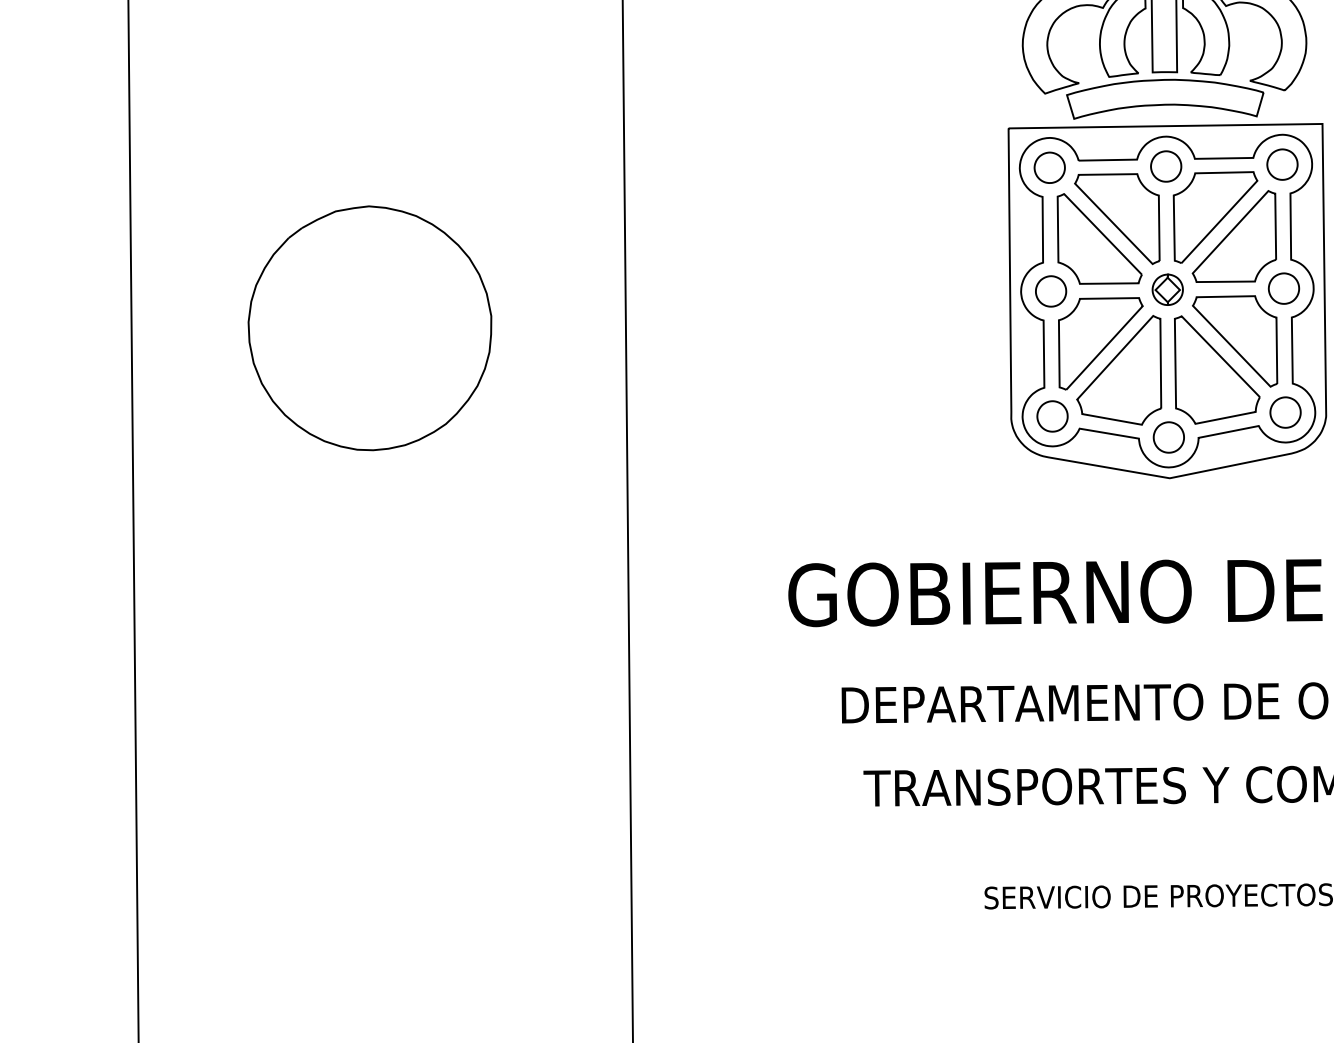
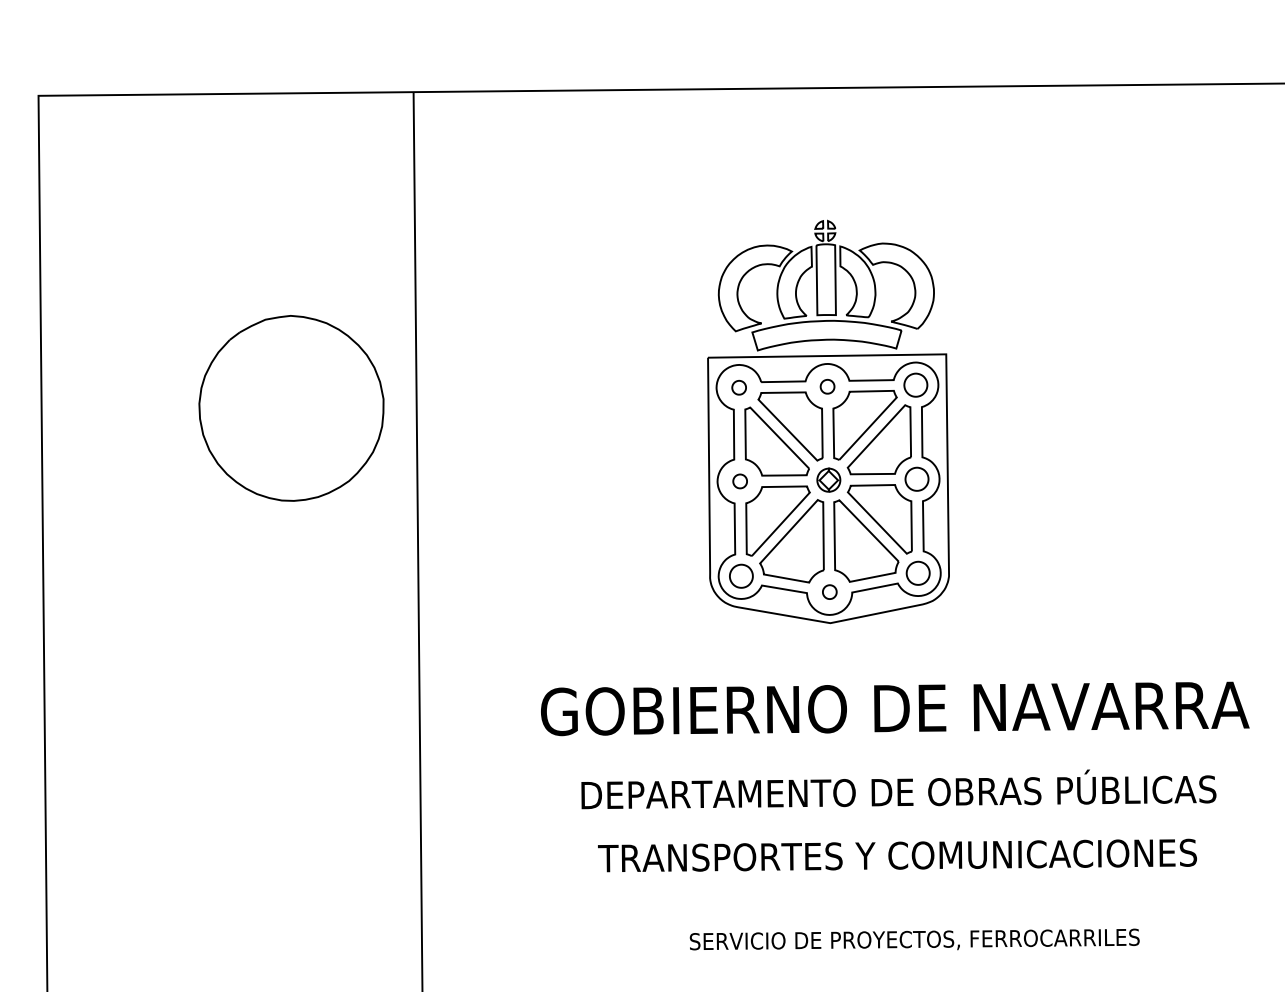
part: (1166, 166) -> (827, 386), size x0.6
part: (1048, 167) -> (738, 387), size x0.6
part: (1050, 291) -> (739, 481), size x0.6
part: (369, 328) -> (291, 408), moved
part: (1168, 436) -> (829, 591), size x0.6

